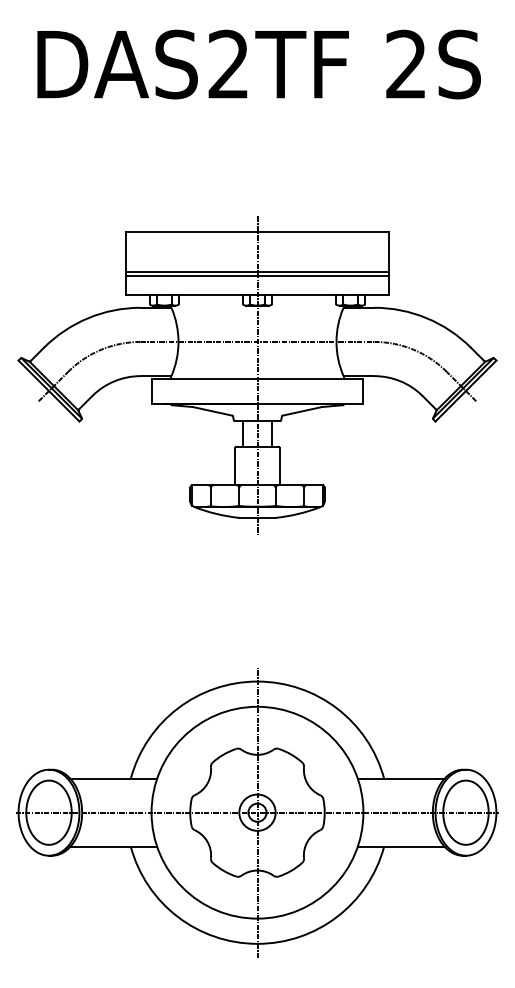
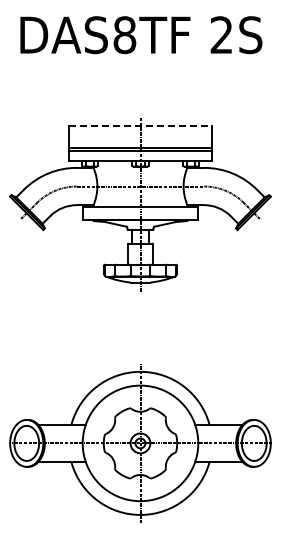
text: (228, 65) -> (124, 35), DAS2TF -> DAS8TF
line: (257, 231) -> (140, 126), solid -> dashed

